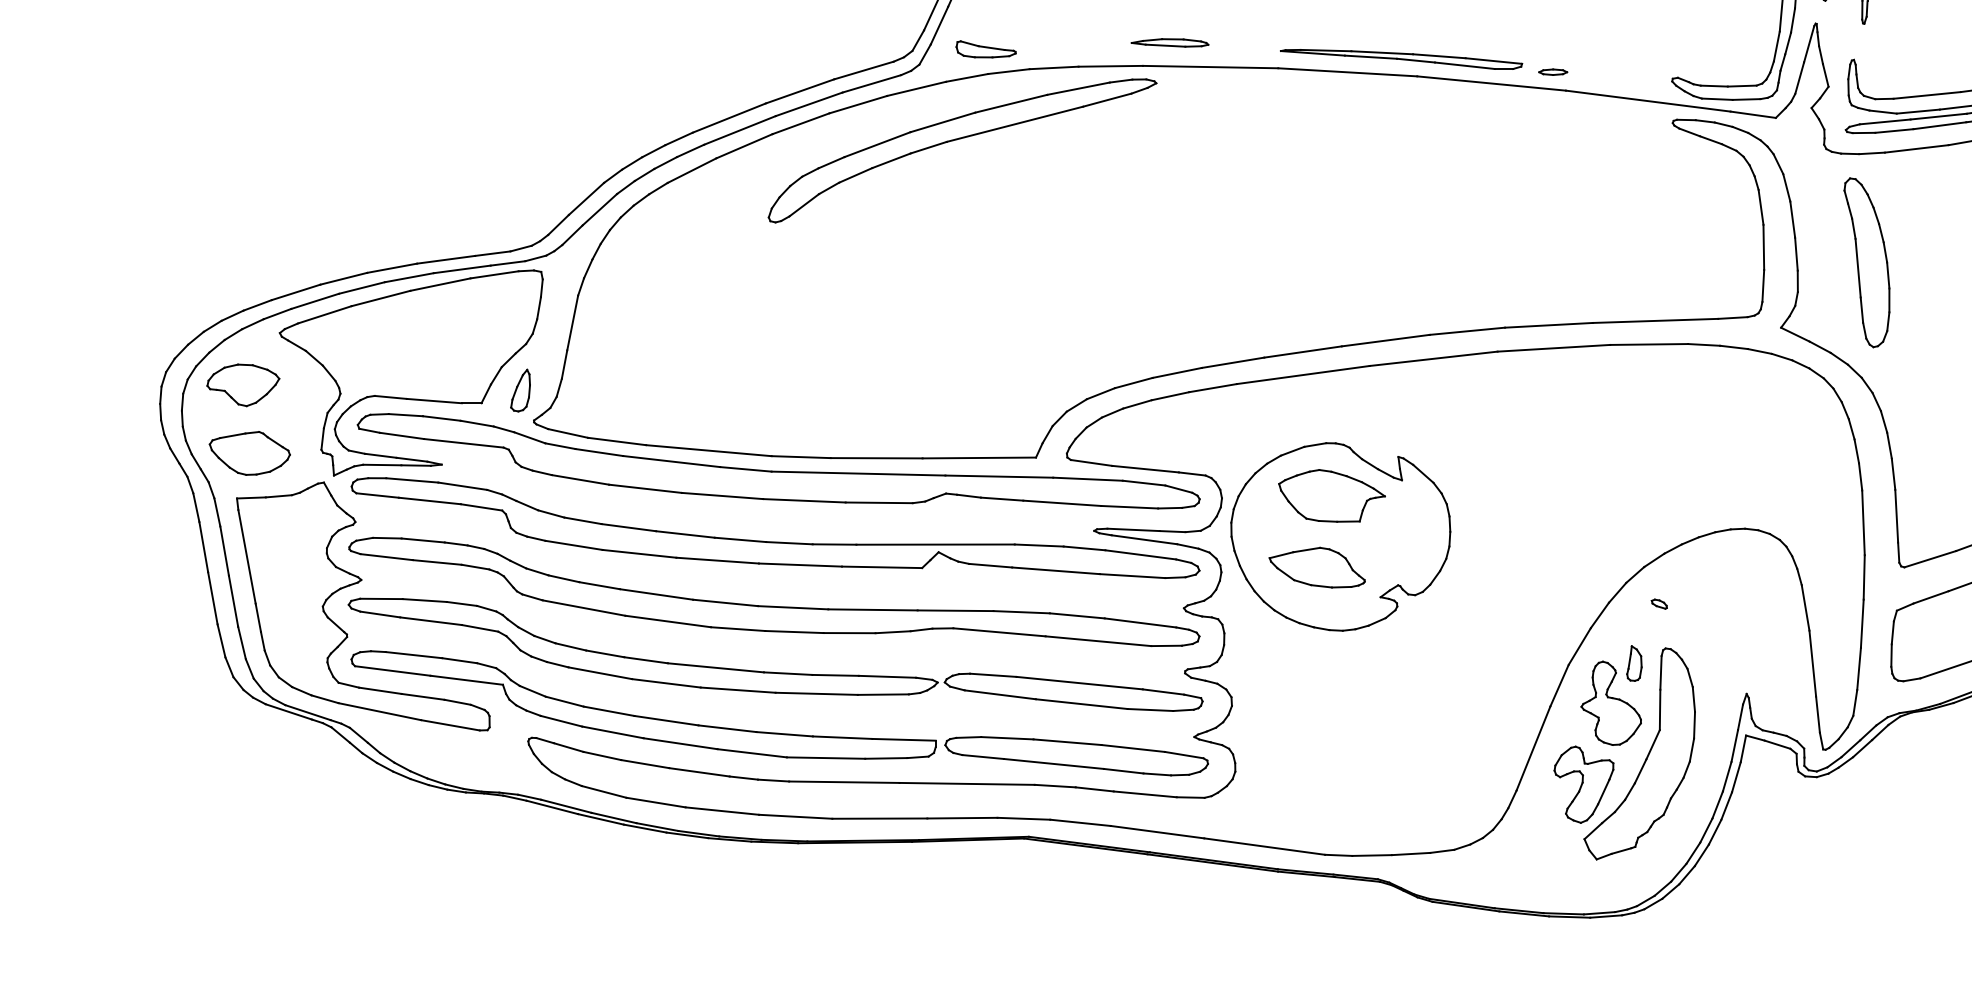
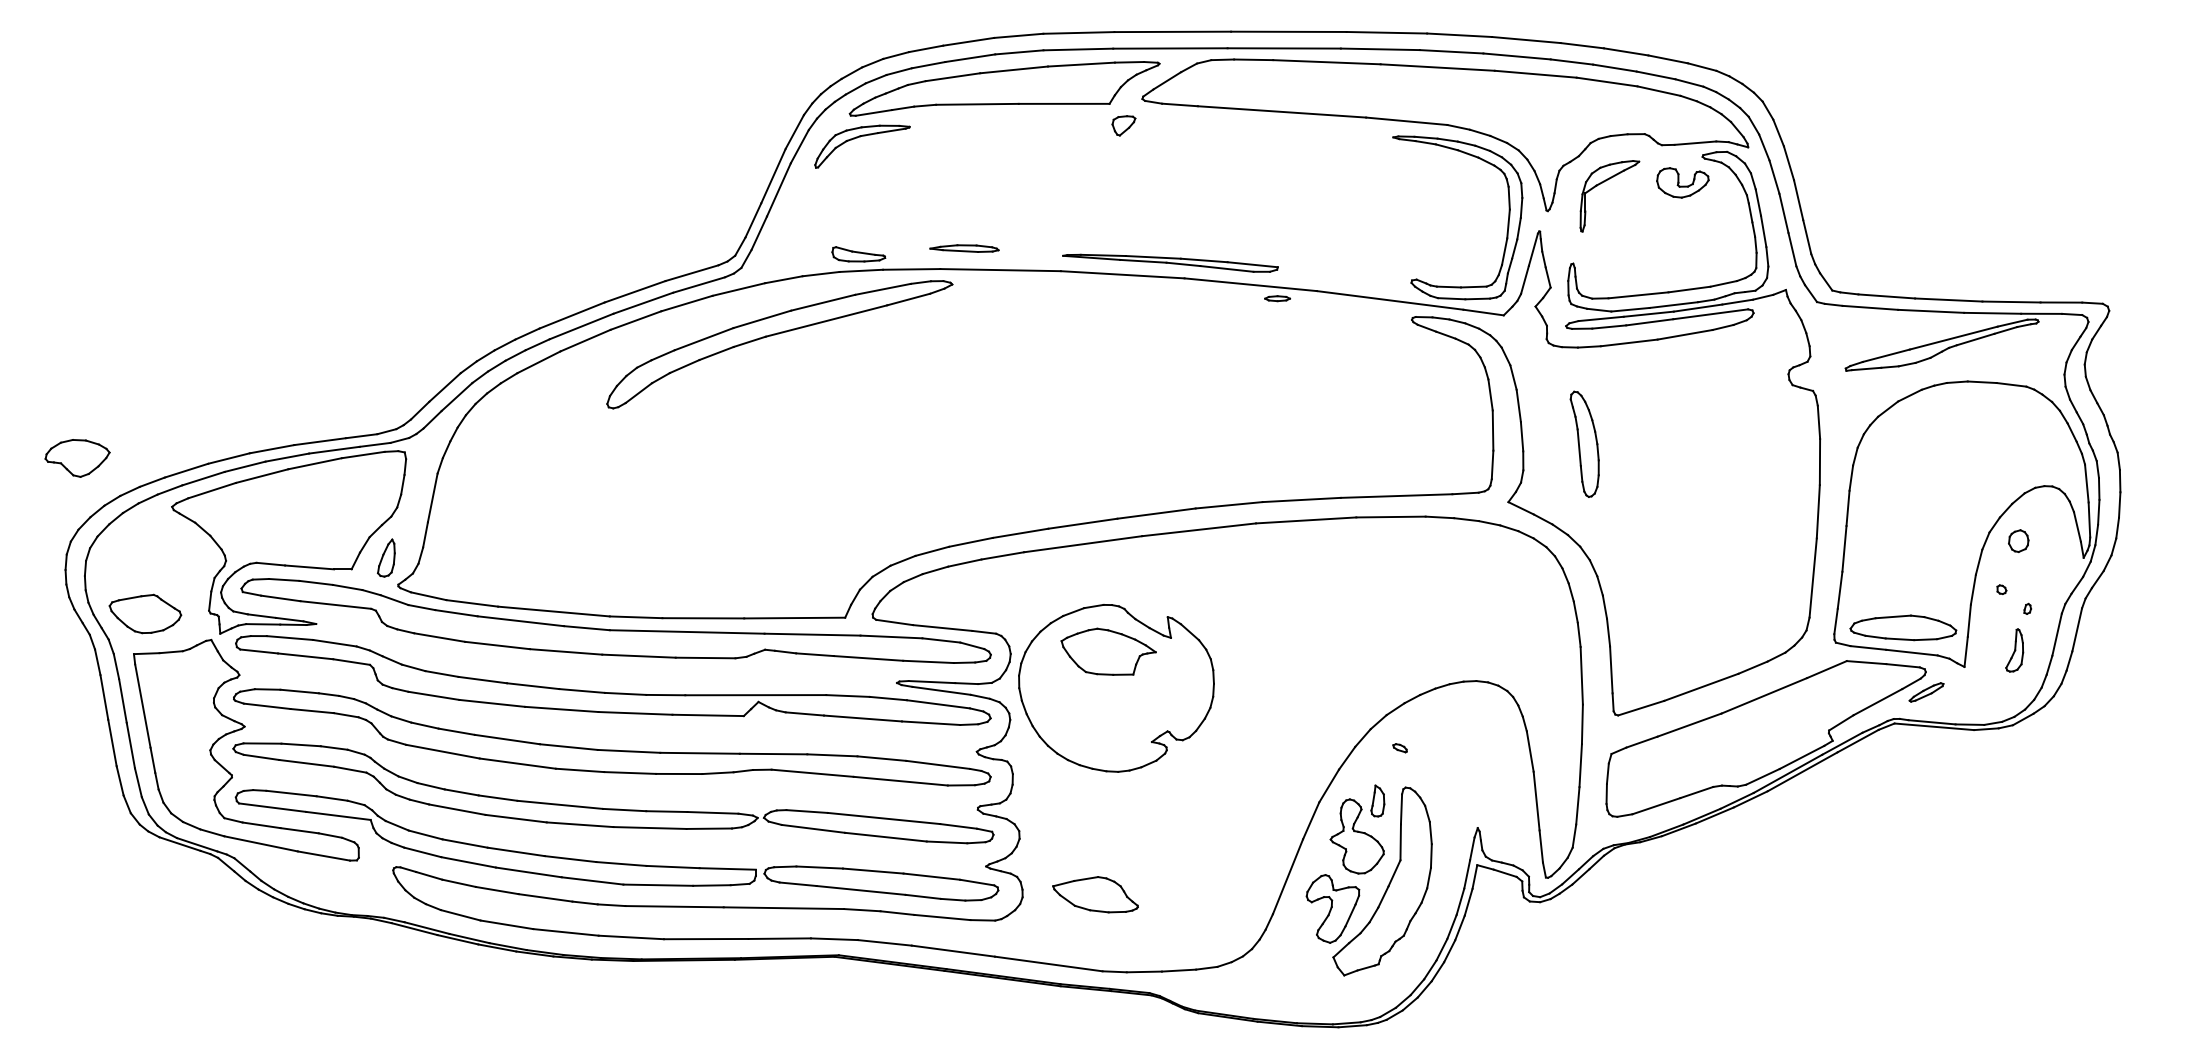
part: (985, 49) -> (858, 254), moved
part: (1553, 72) -> (1277, 298), moved
part: (1866, 262) -> (1584, 444), size x0.7
part: (243, 385) -> (77, 458), moved
part: (1317, 567) -> (1095, 894), moved

